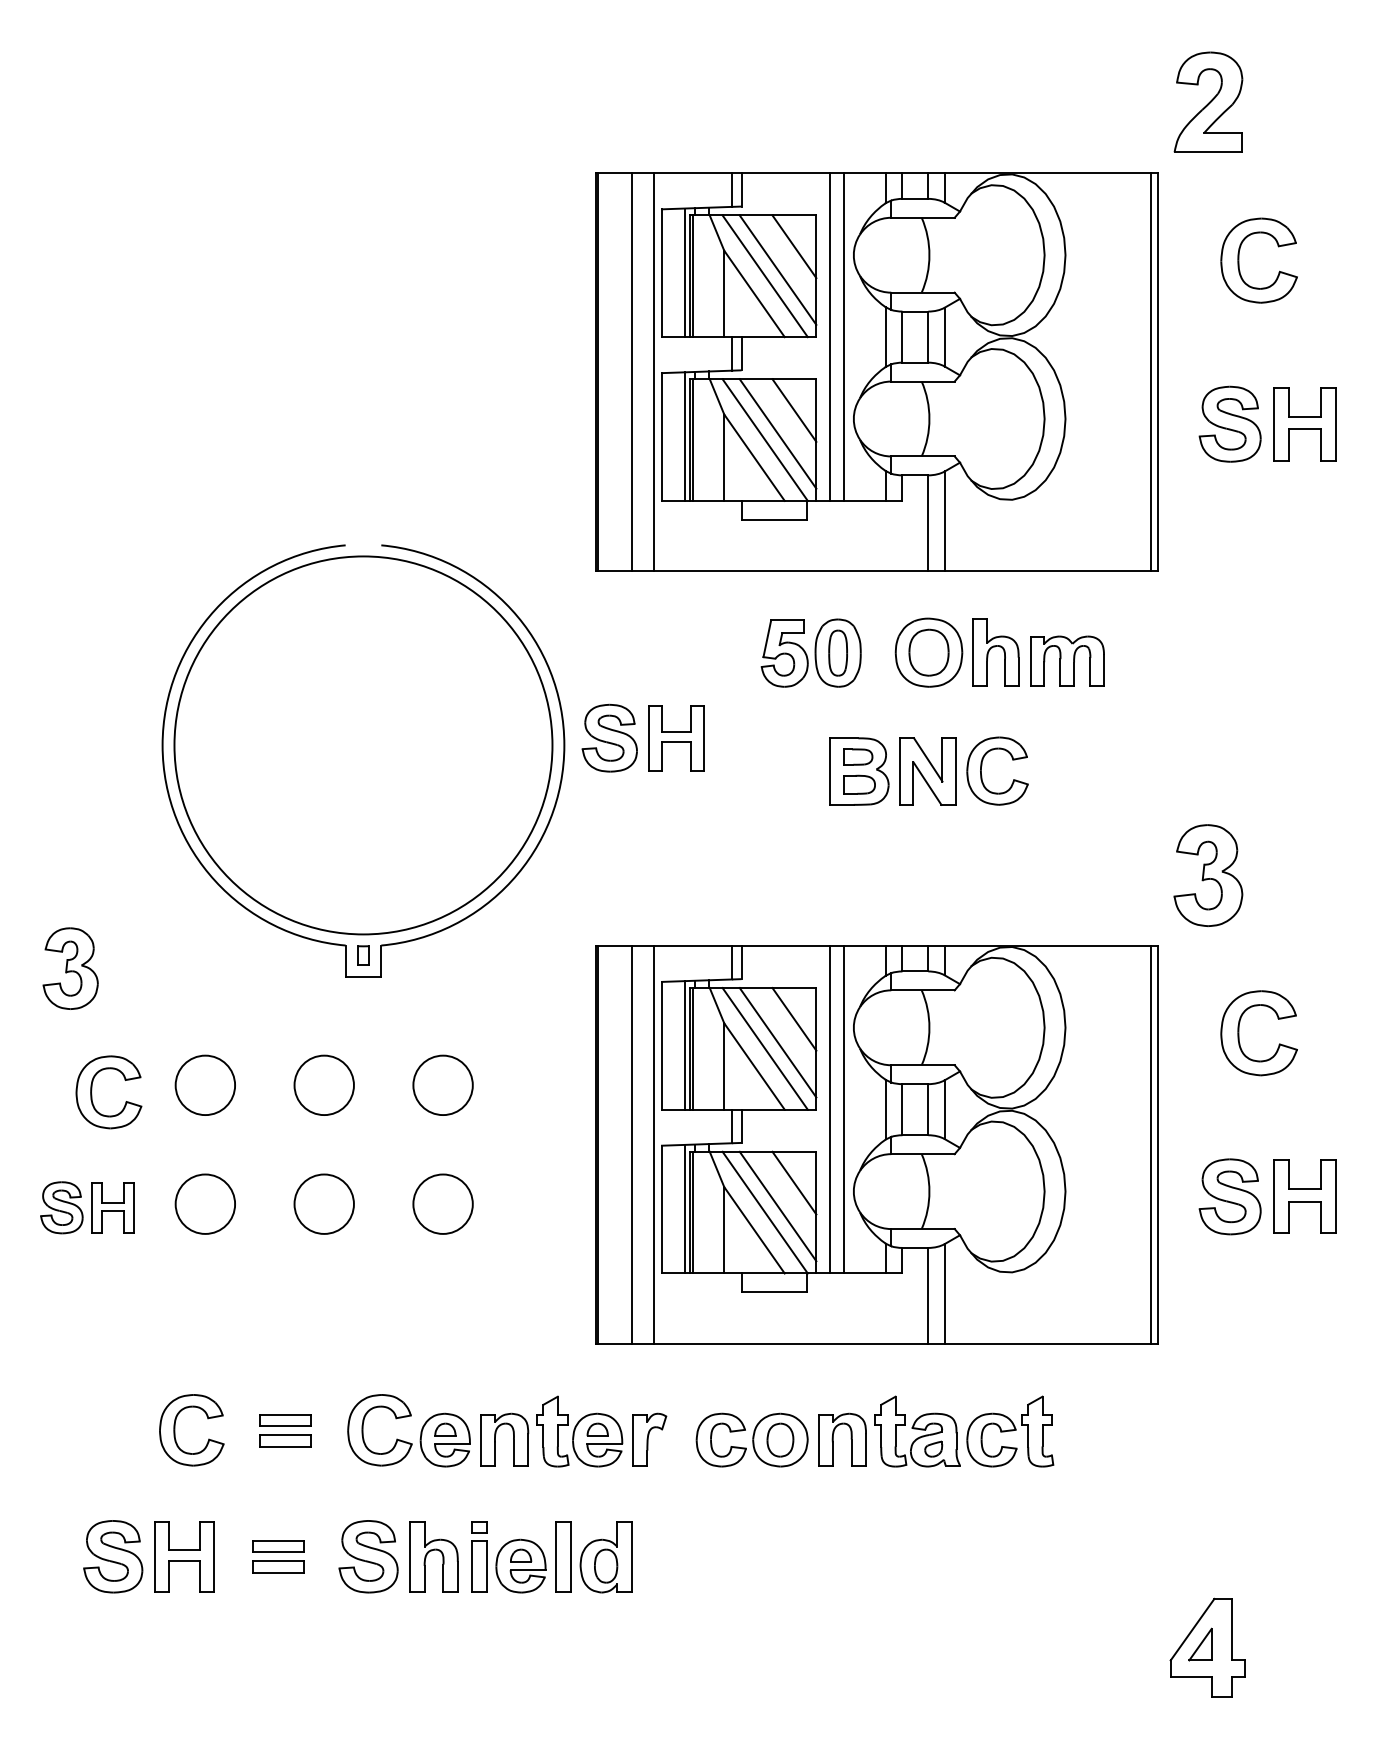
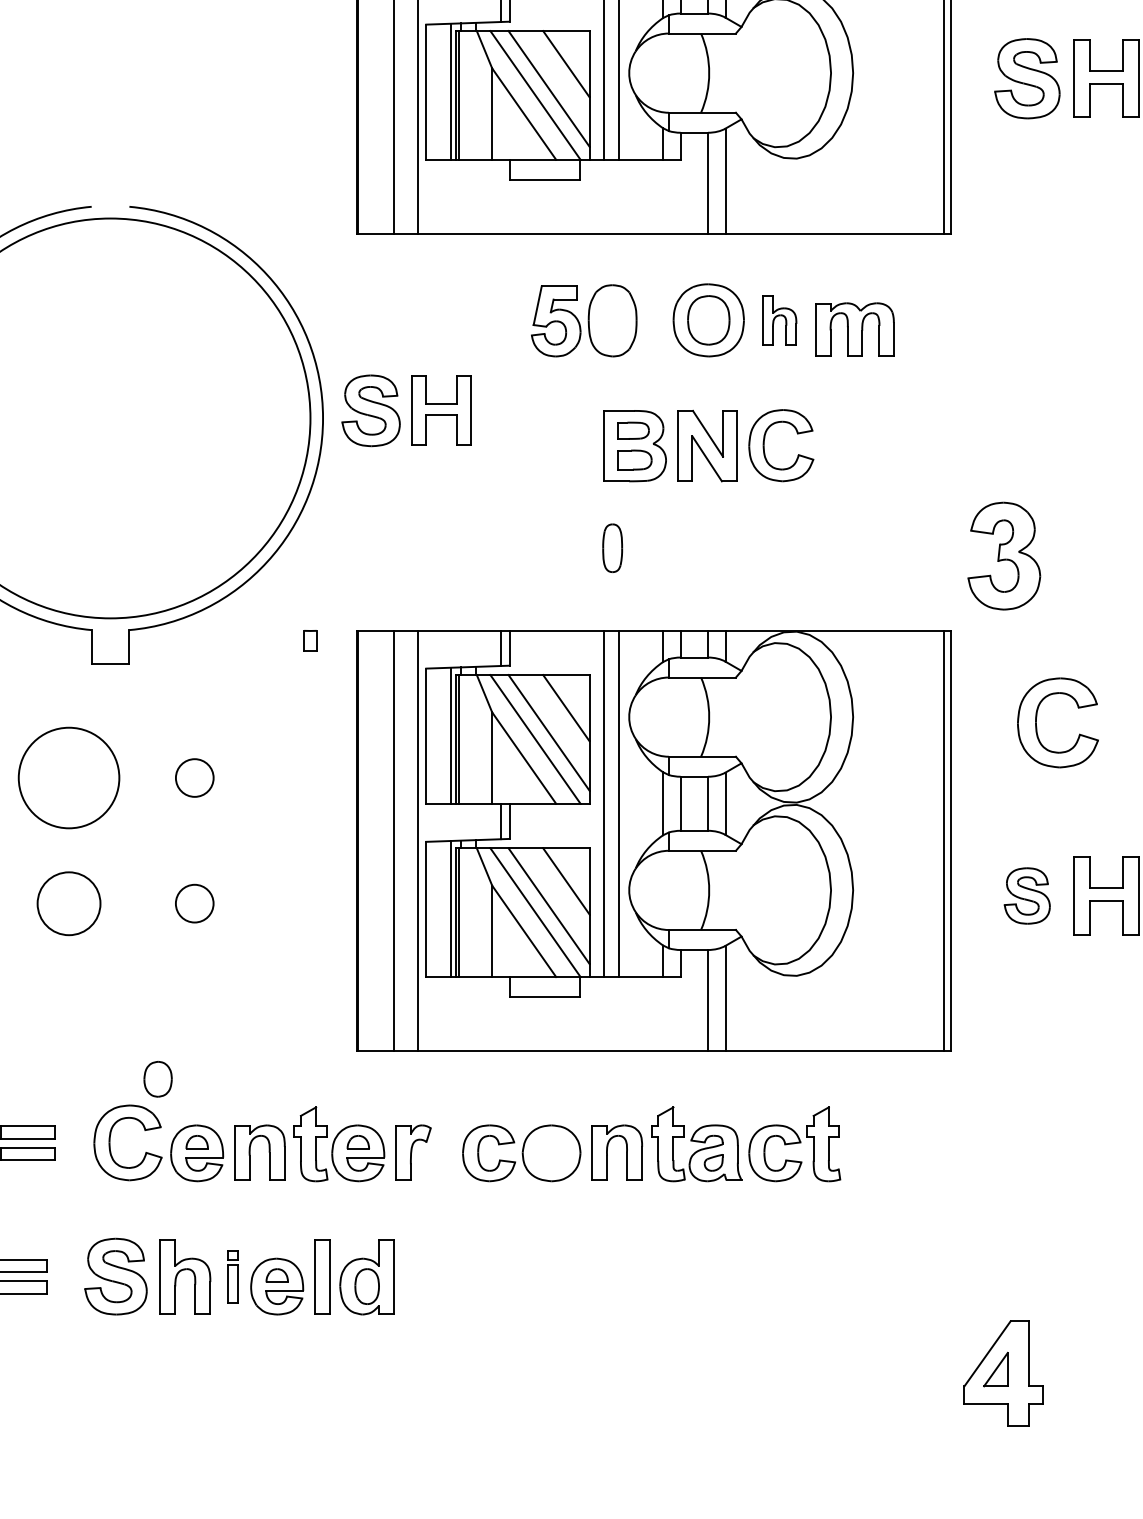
part: (837, 652) -> (611, 547), moved
part: (995, 652) -> (779, 320), size x0.7
part: (363, 955) -> (310, 640), moved
circle: (323, 1085) -> (68, 778), size x1.6
circle: (442, 1085) -> (194, 778), size x0.6
part: (1229, 1196) -> (1026, 895), size x0.7
circle: (442, 1203) -> (194, 902), size x0.6
part: (780, 1439) -> (158, 1078), moved
part: (479, 1556) -> (233, 1276), size x0.7

